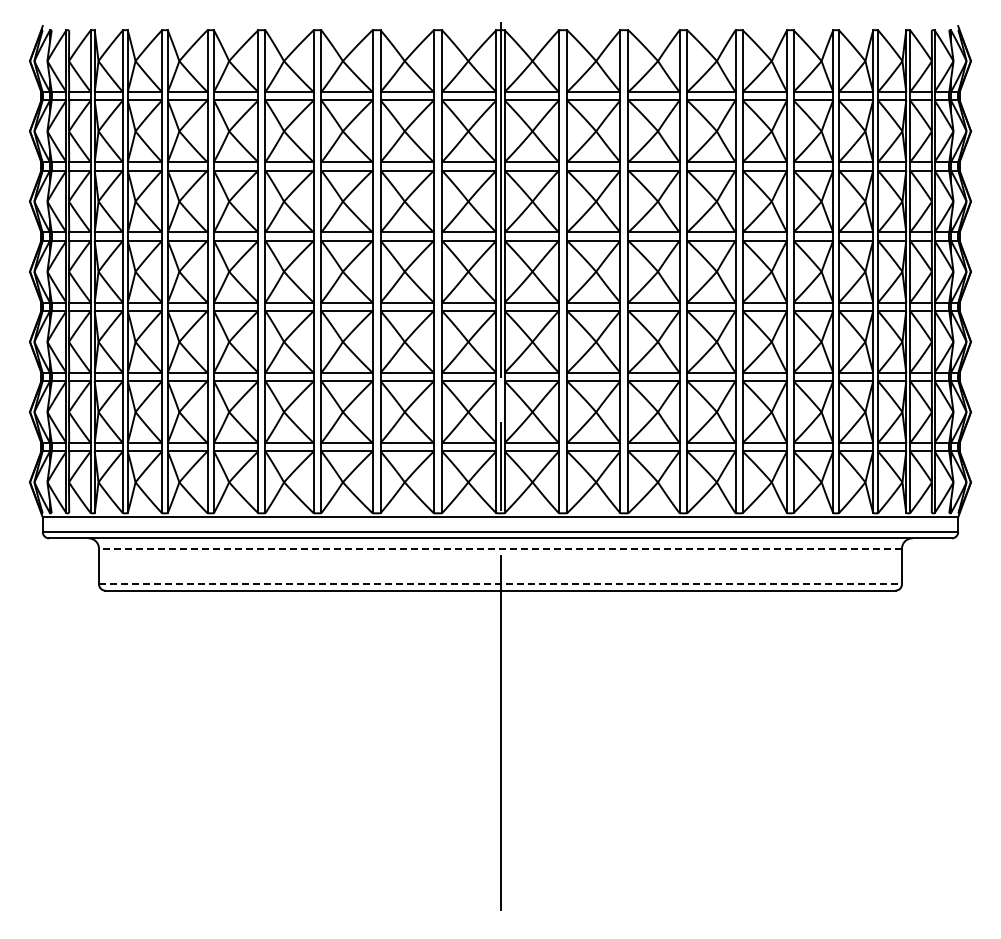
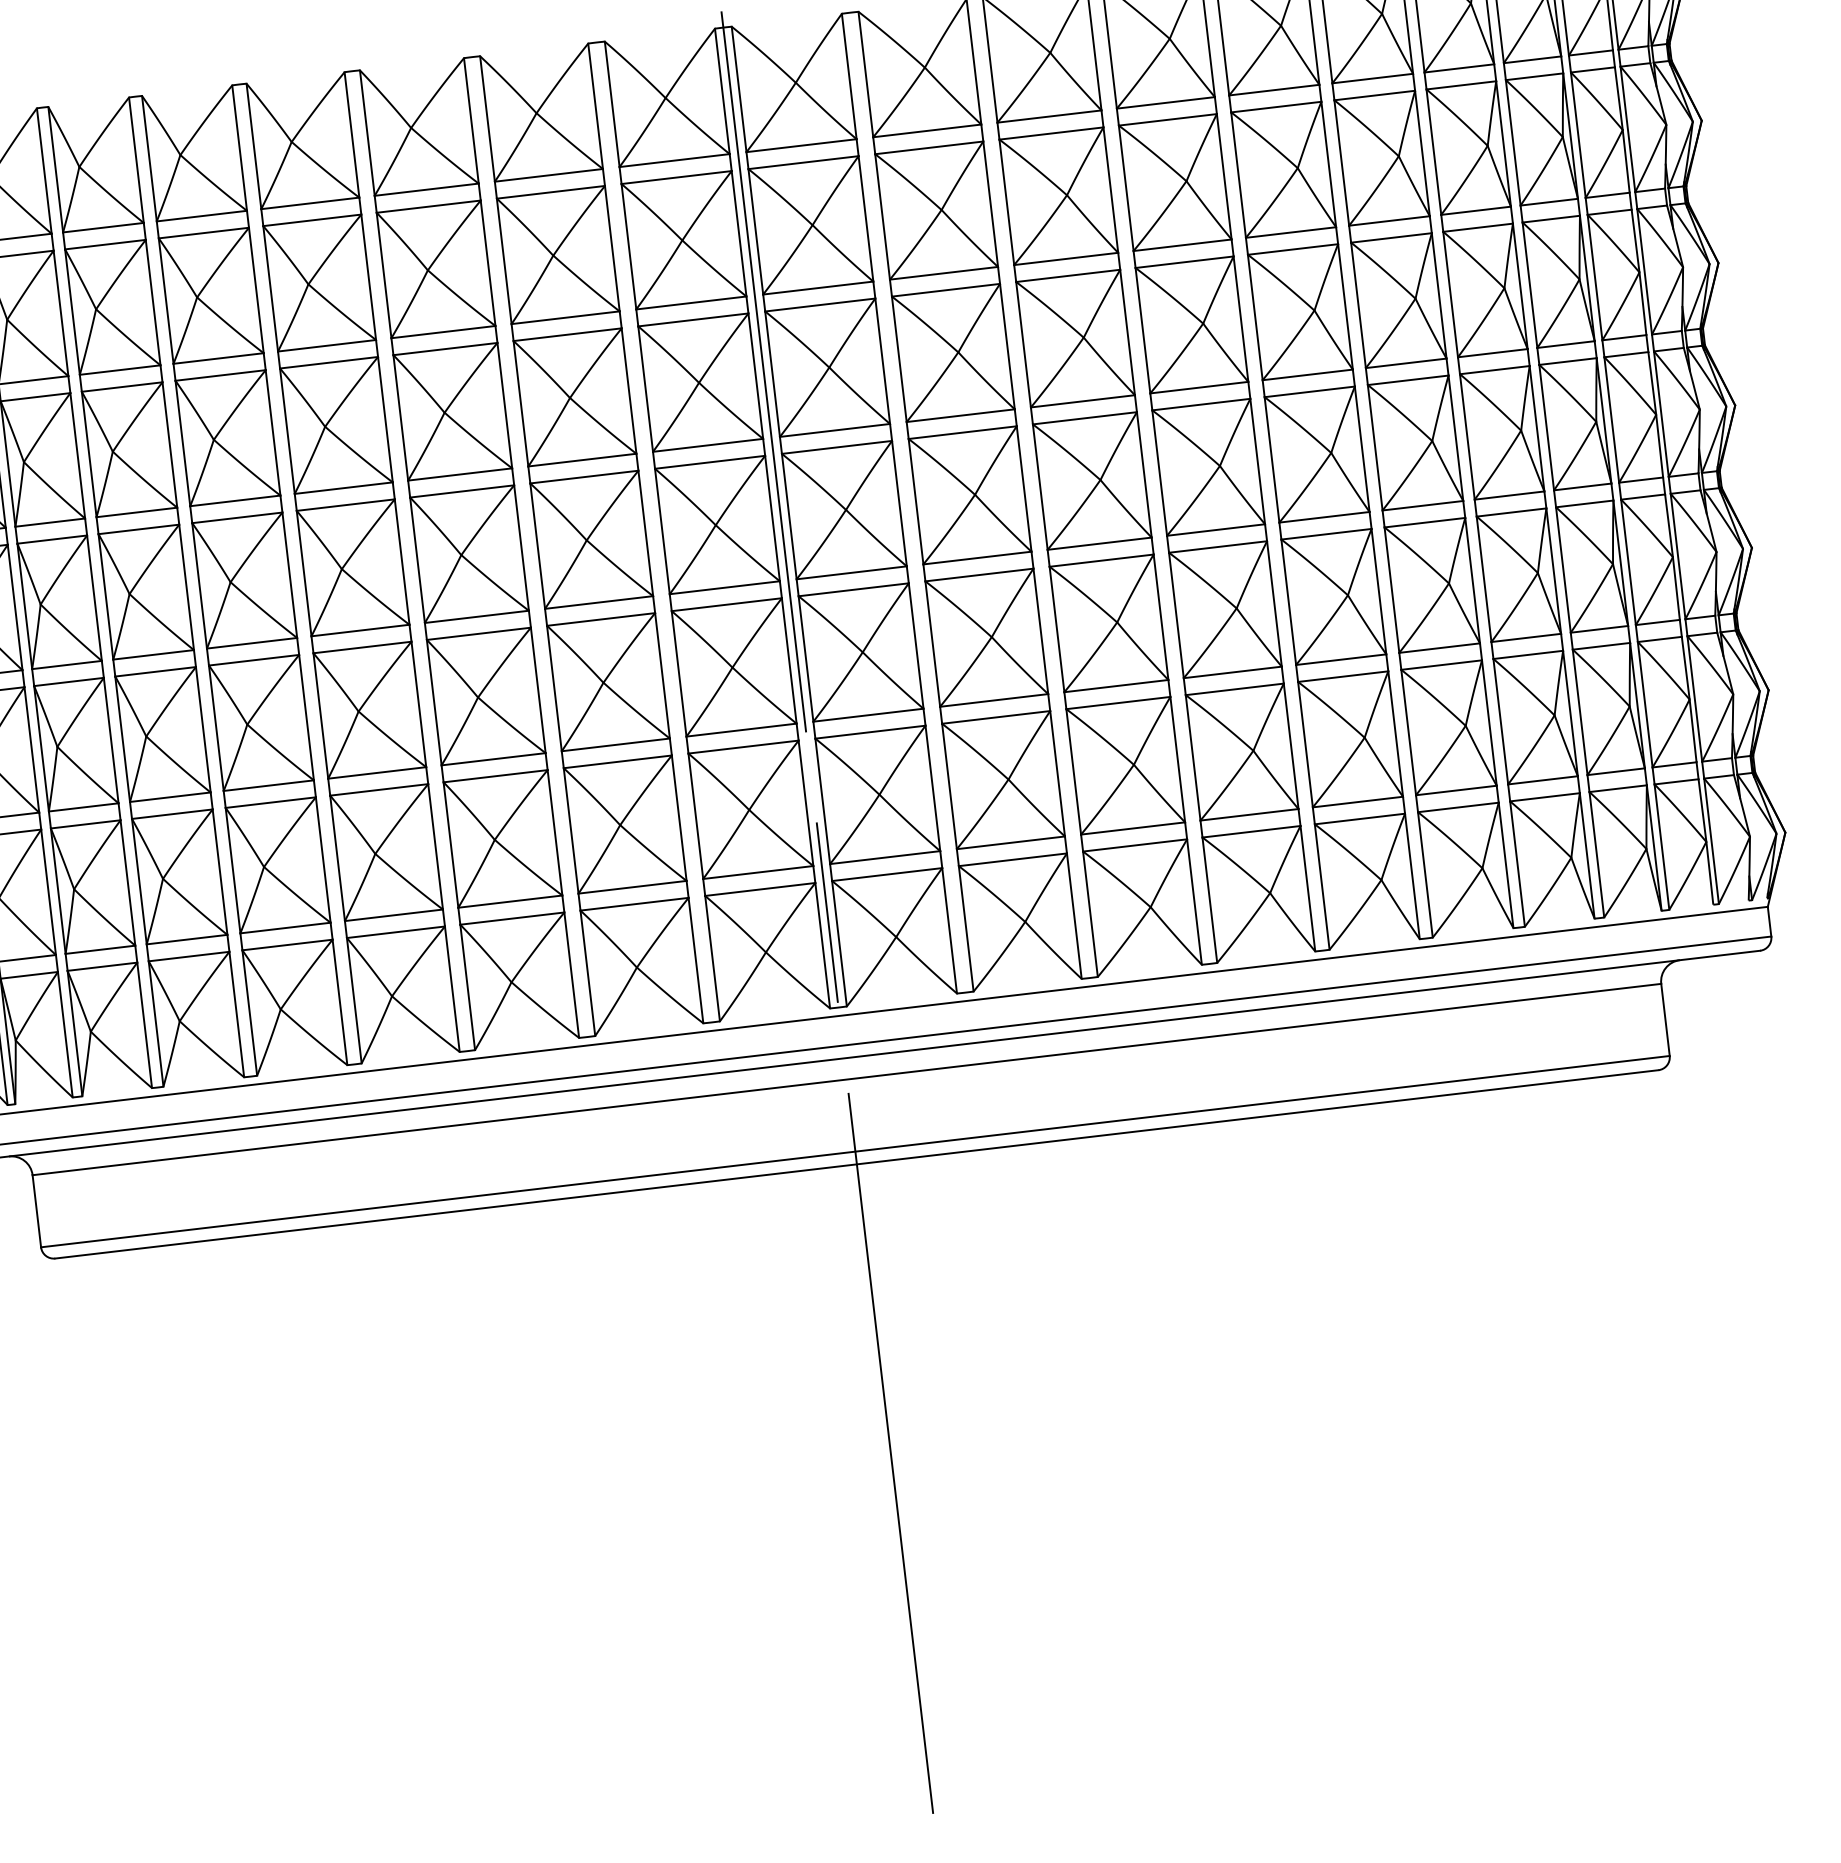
line: (500, 548) -> (846, 1078), dashed -> solid
line: (500, 584) -> (855, 1151), dashed -> solid

